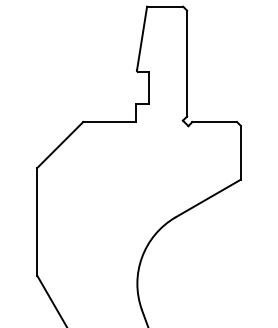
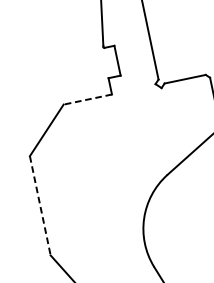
line: (108, 122) -> (87, 100), solid -> dashed
line: (37, 221) -> (40, 205), solid -> dashed

